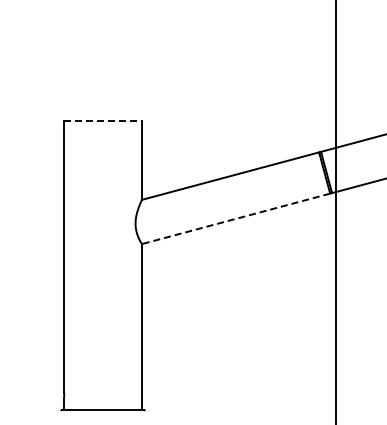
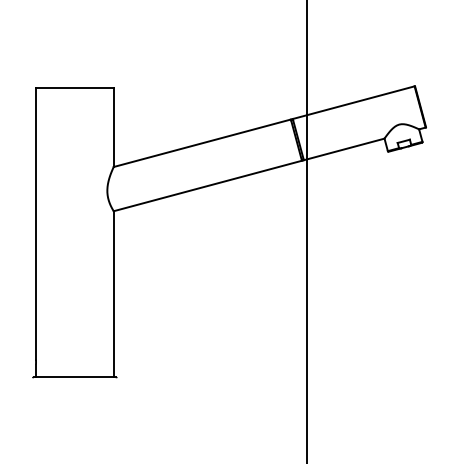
line: (102, 120) -> (74, 87), dashed -> solid
line: (235, 219) -> (207, 186), dashed -> solid

